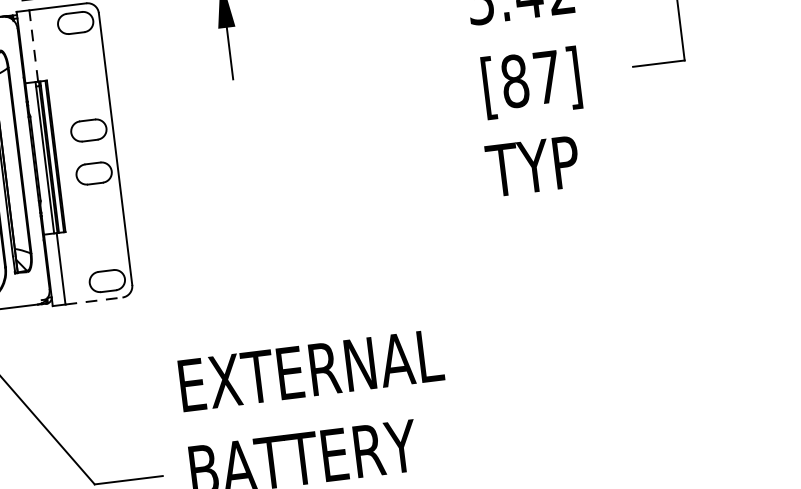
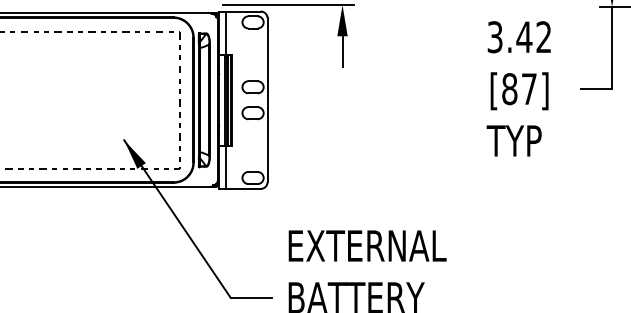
line: (33, 46) -> (226, 33), dashed -> solid
line: (95, 300) -> (244, 188), dashed -> solid

